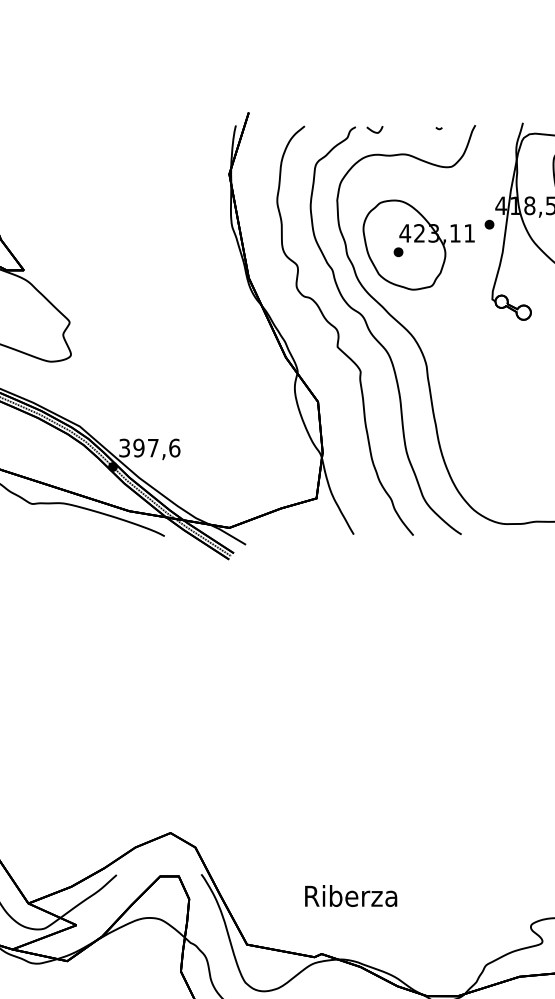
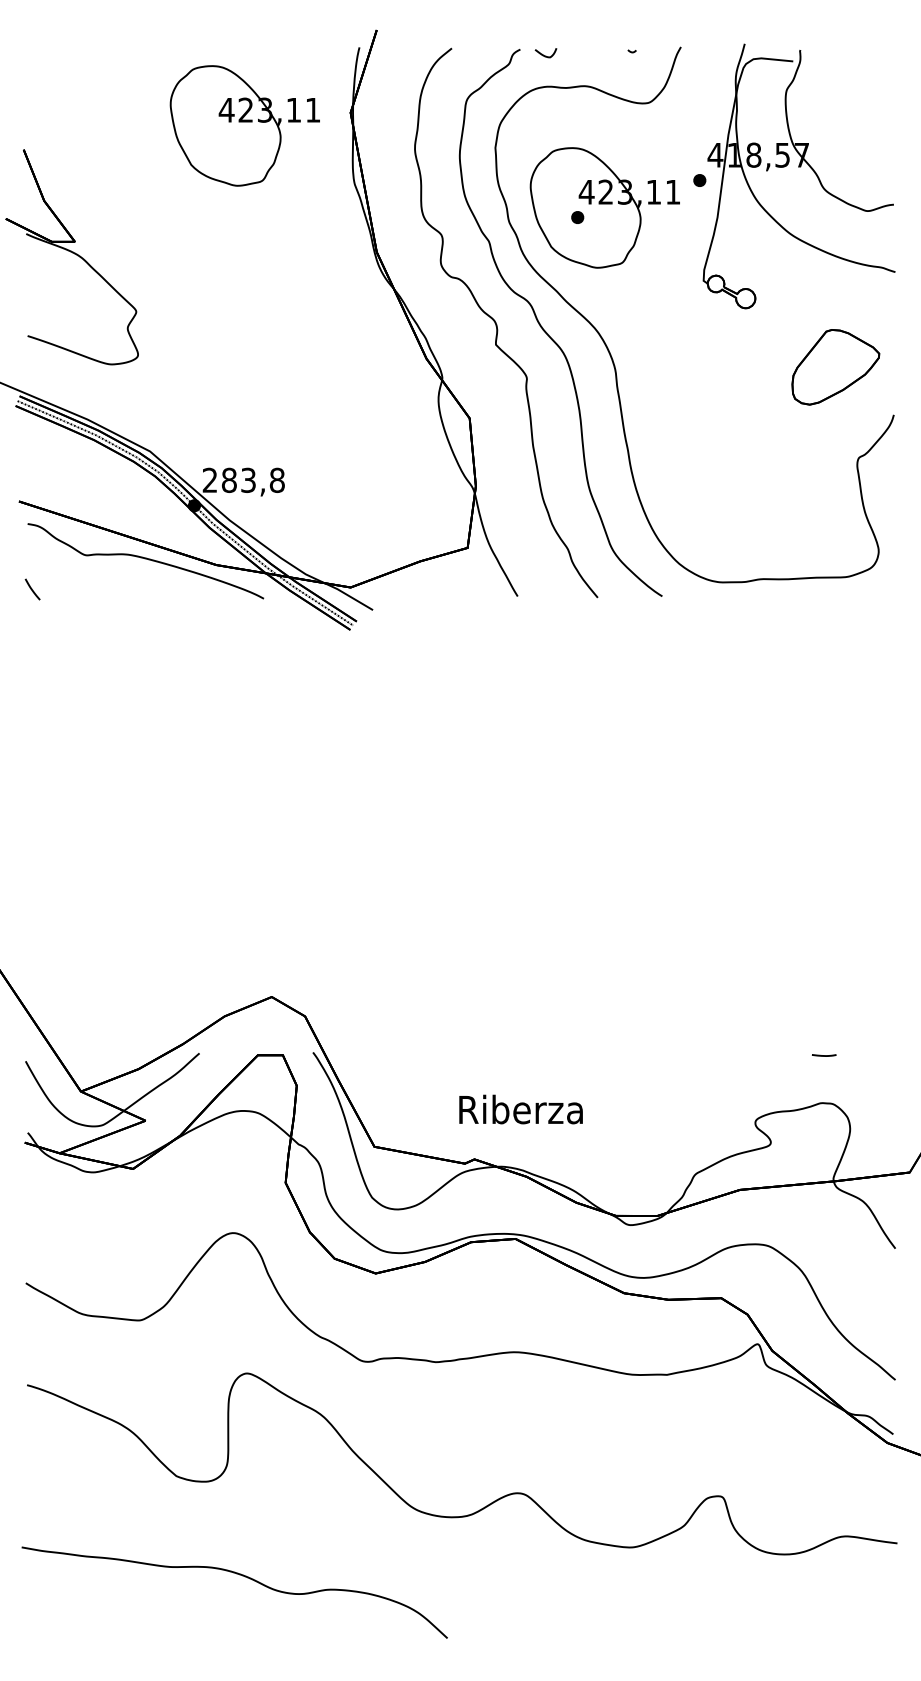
part: (150, 183) -> (244, 125), added
text: (149, 448) -> (243, 480), 397,6 -> 283,8
text: (350, 895) -> (520, 1109), moved

